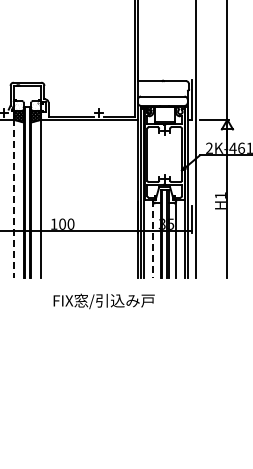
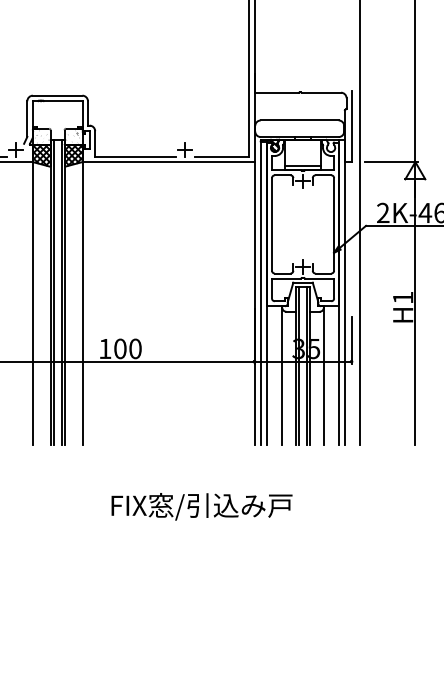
line: (13, 199) -> (32, 304), dashed -> solid
line: (153, 239) -> (283, 376), dashed -> solid
text: (103, 301) -> (200, 506), moved

